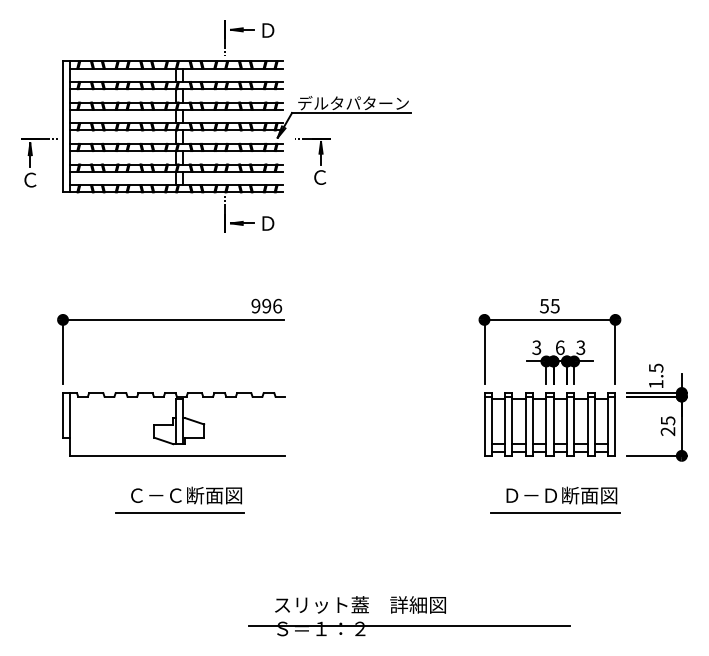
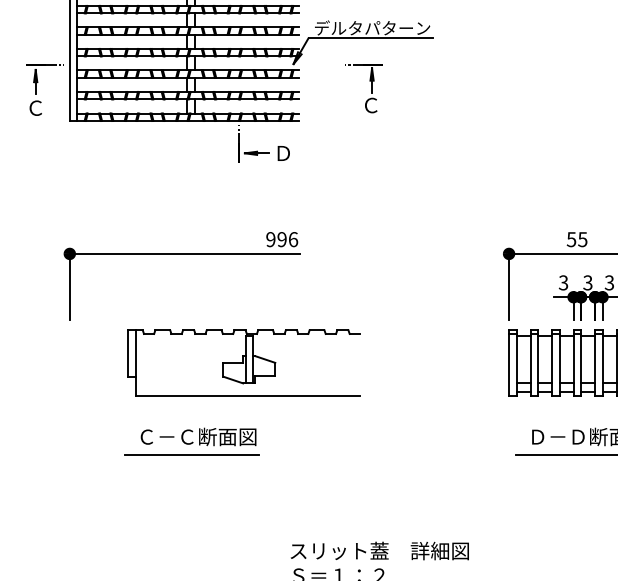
part: (320, 161) -> (371, 88), moved
text: (559, 347) -> (587, 282), 6 -> 3
part: (173, 424) -> (243, 362), moved
line: (409, 625) -> (430, 572), removed

